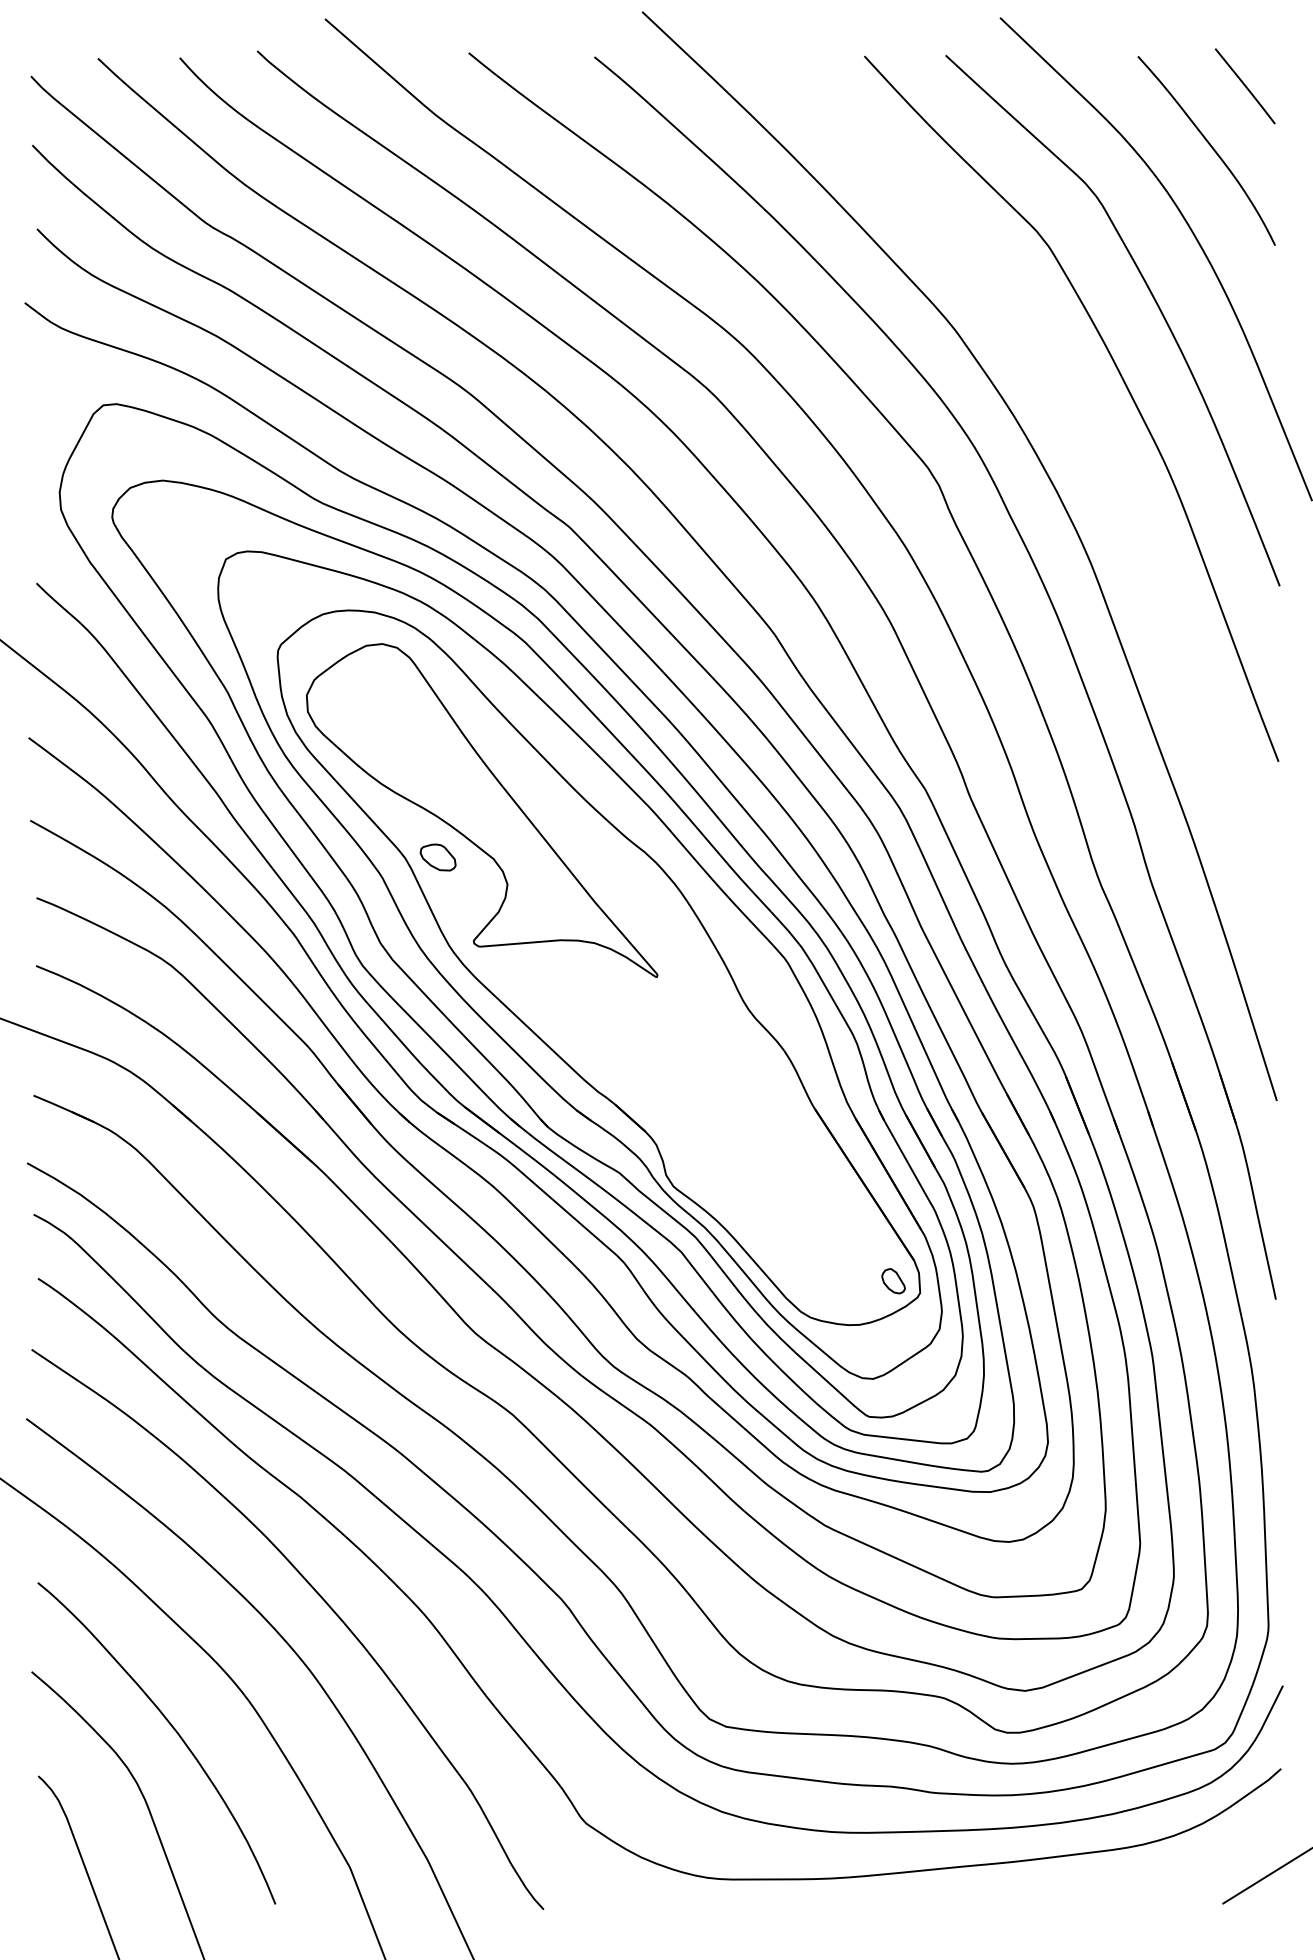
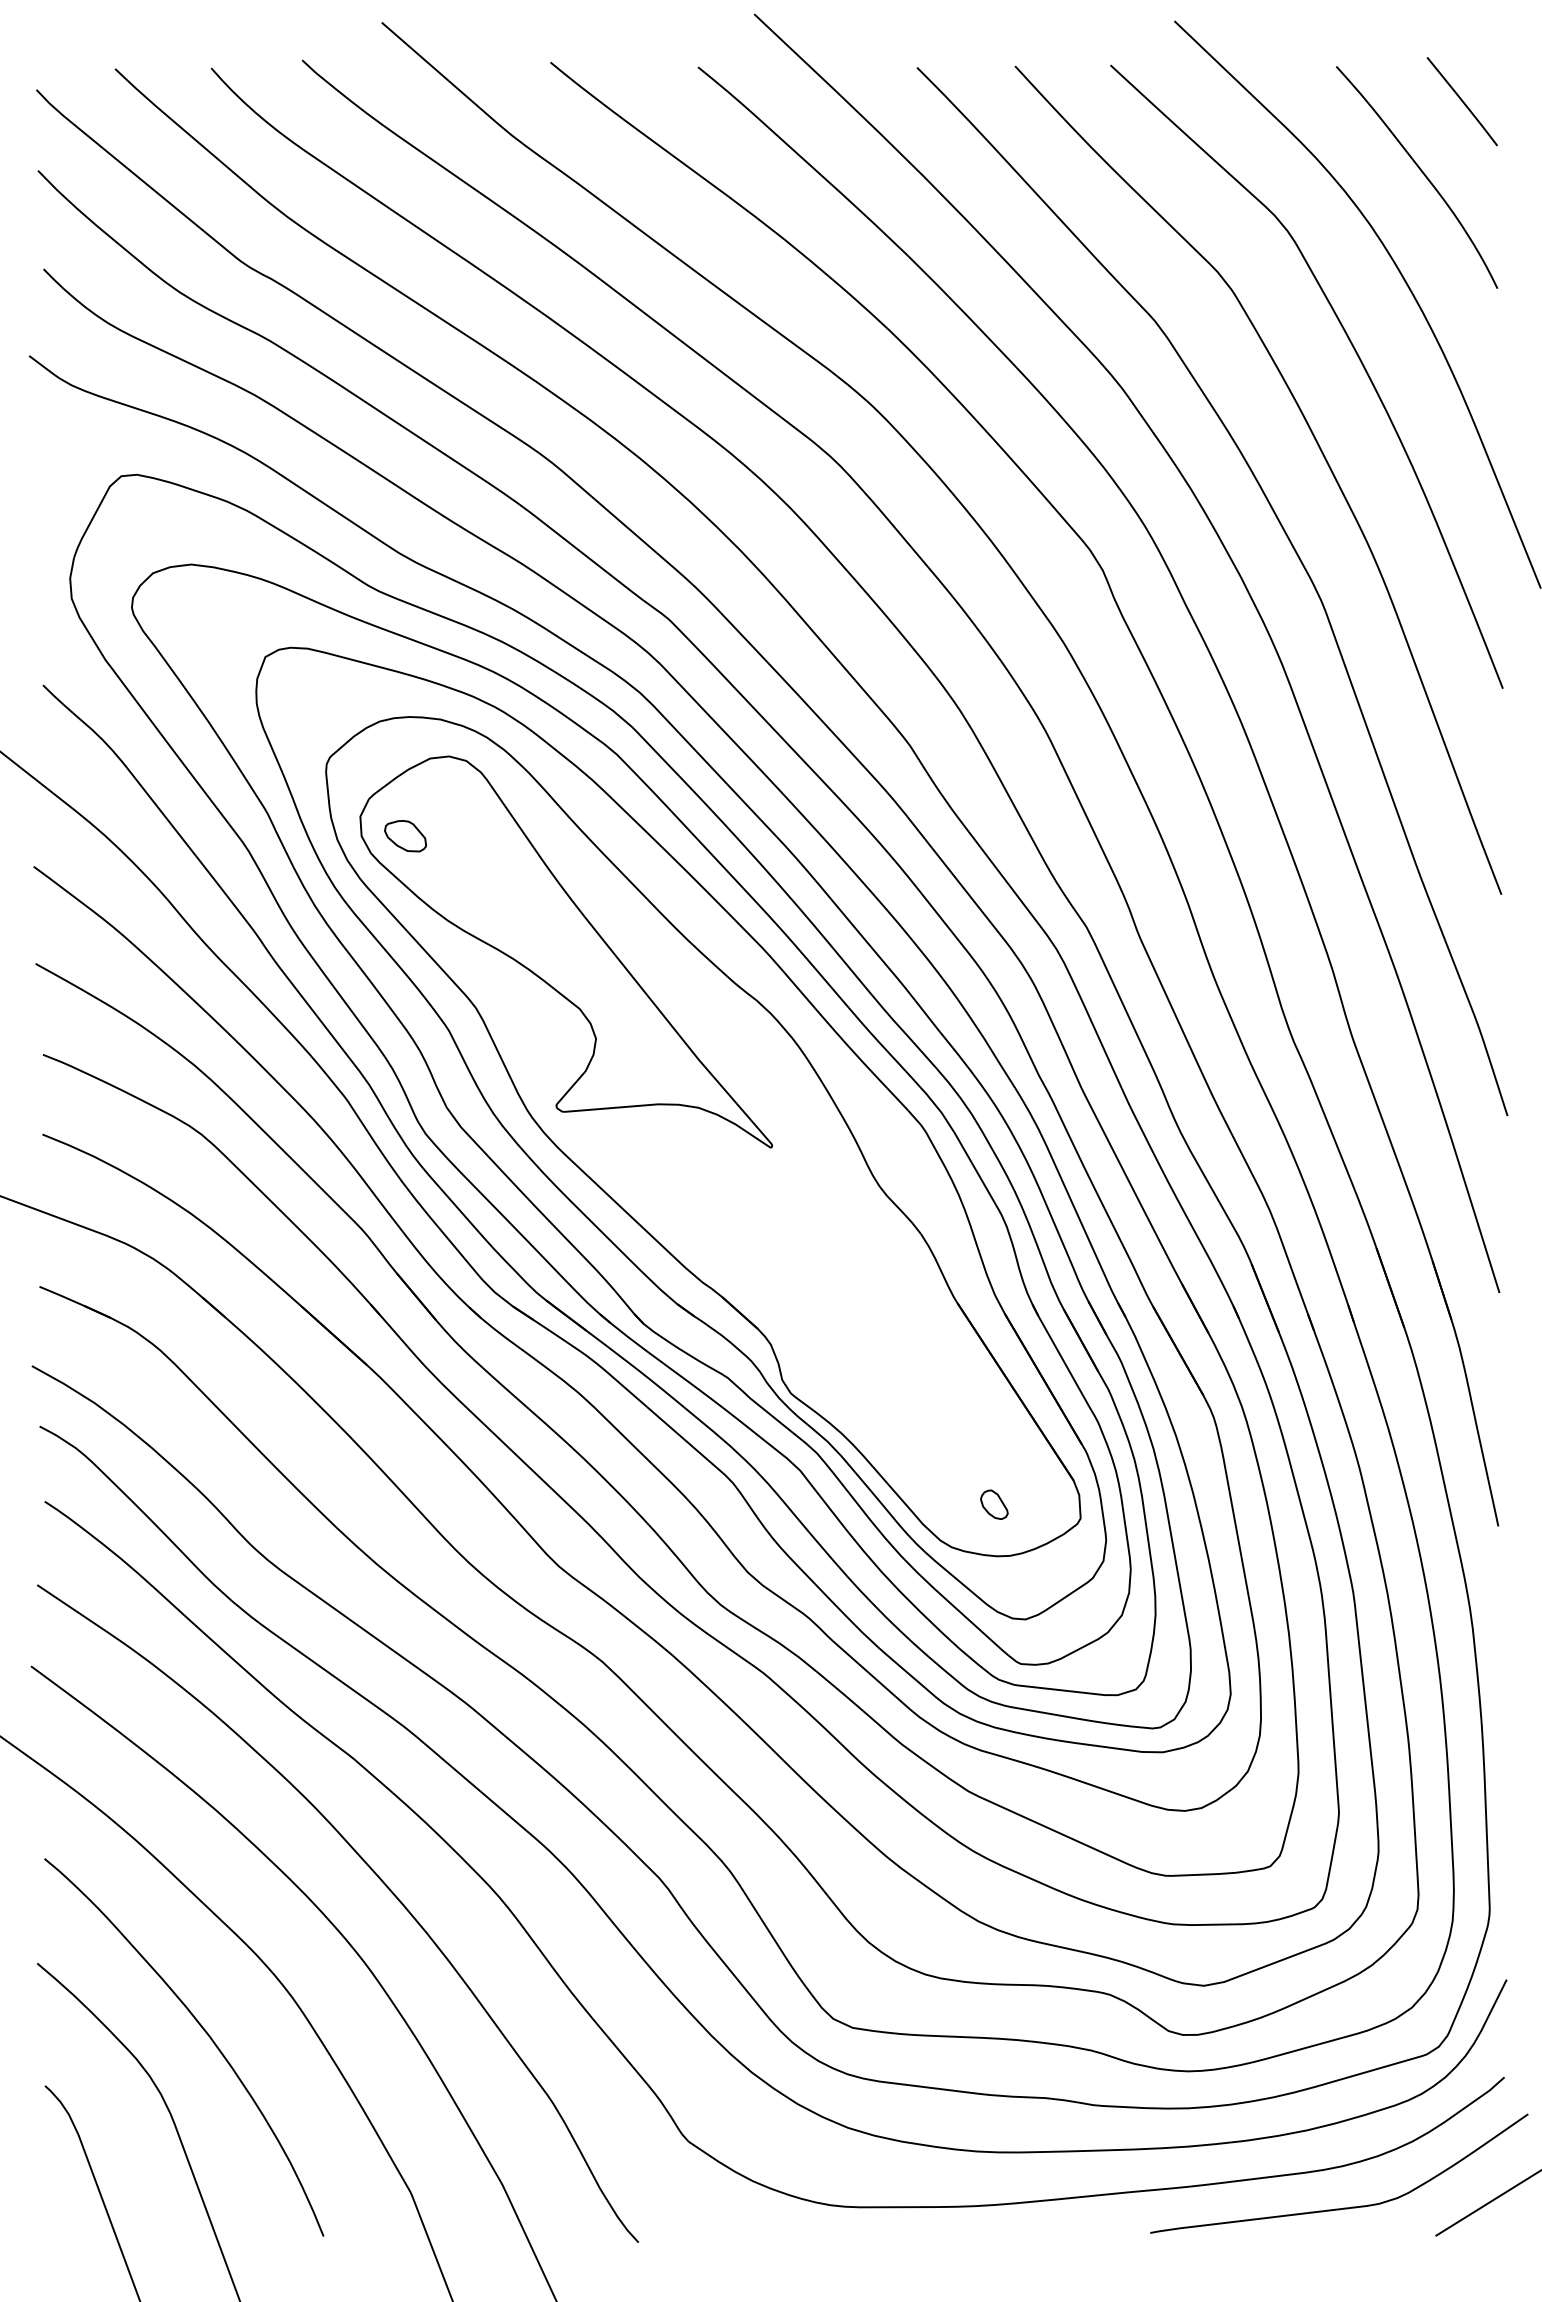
curve: (1098, 463) -> (1290, 544), added
part: (438, 857) -> (405, 836), moved
part: (893, 1281) -> (994, 1504), moved
curve: (1144, 1879) -> (1343, 2207), added

